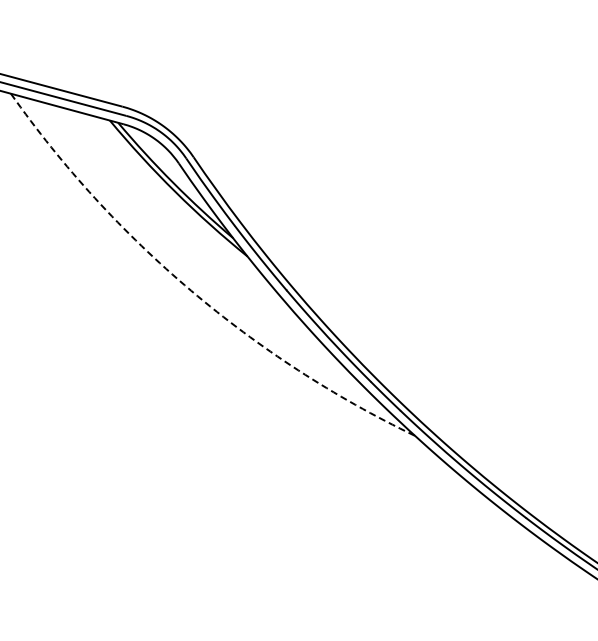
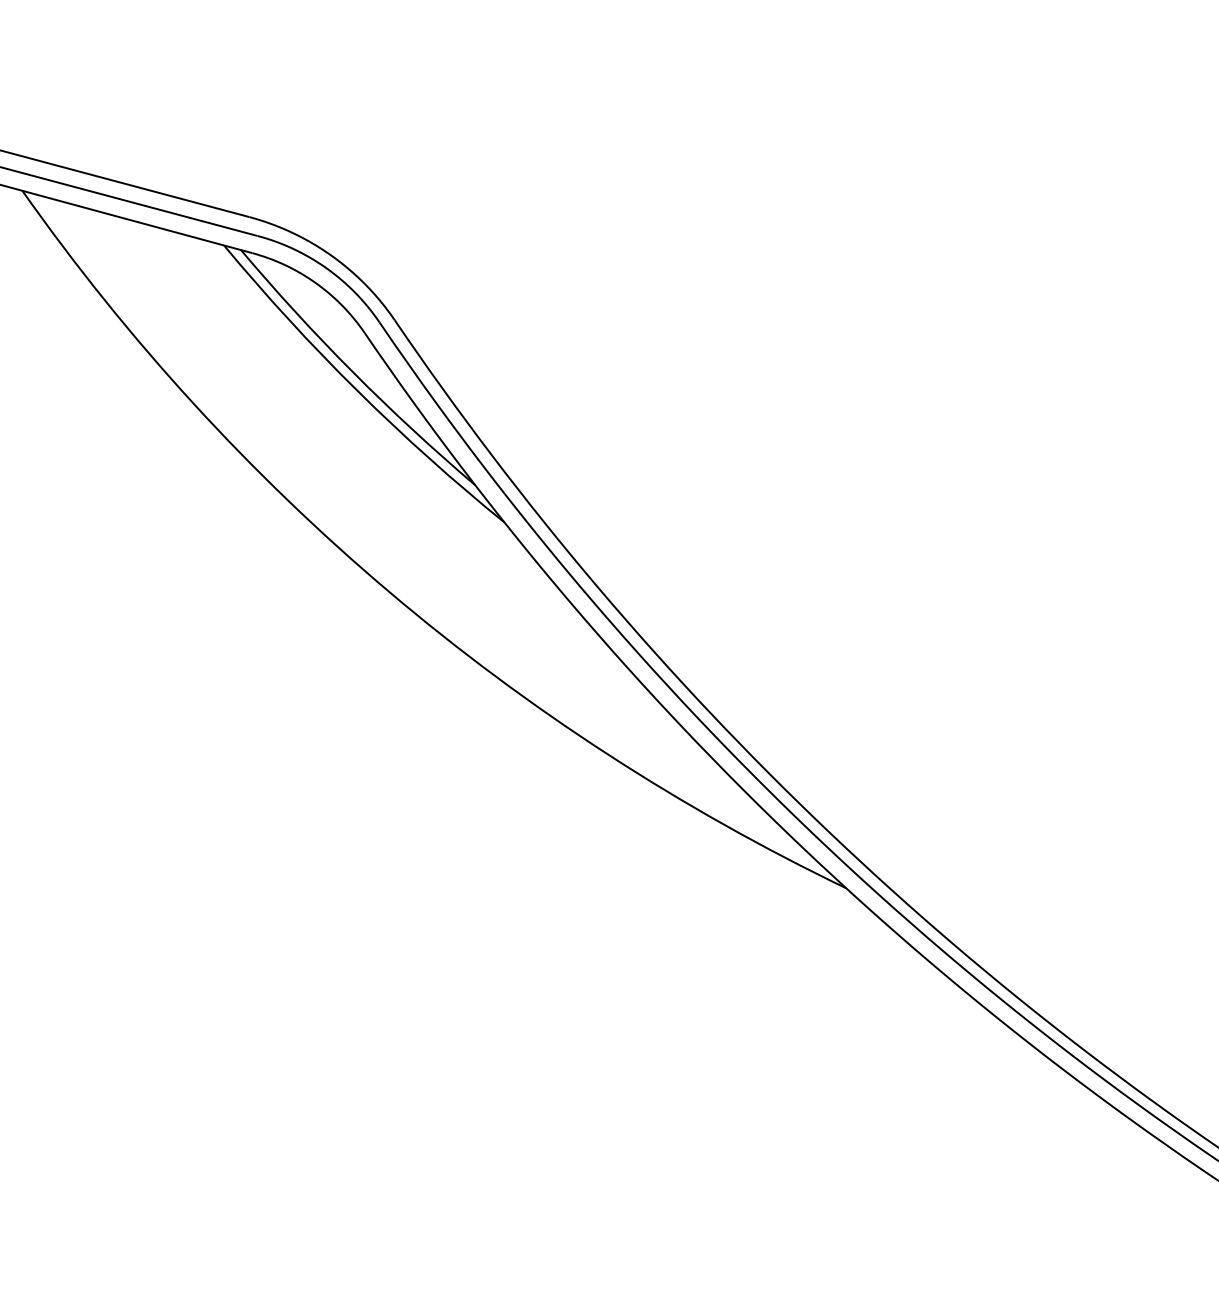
arc: (191, 290) -> (390, 591), dashed -> solid

